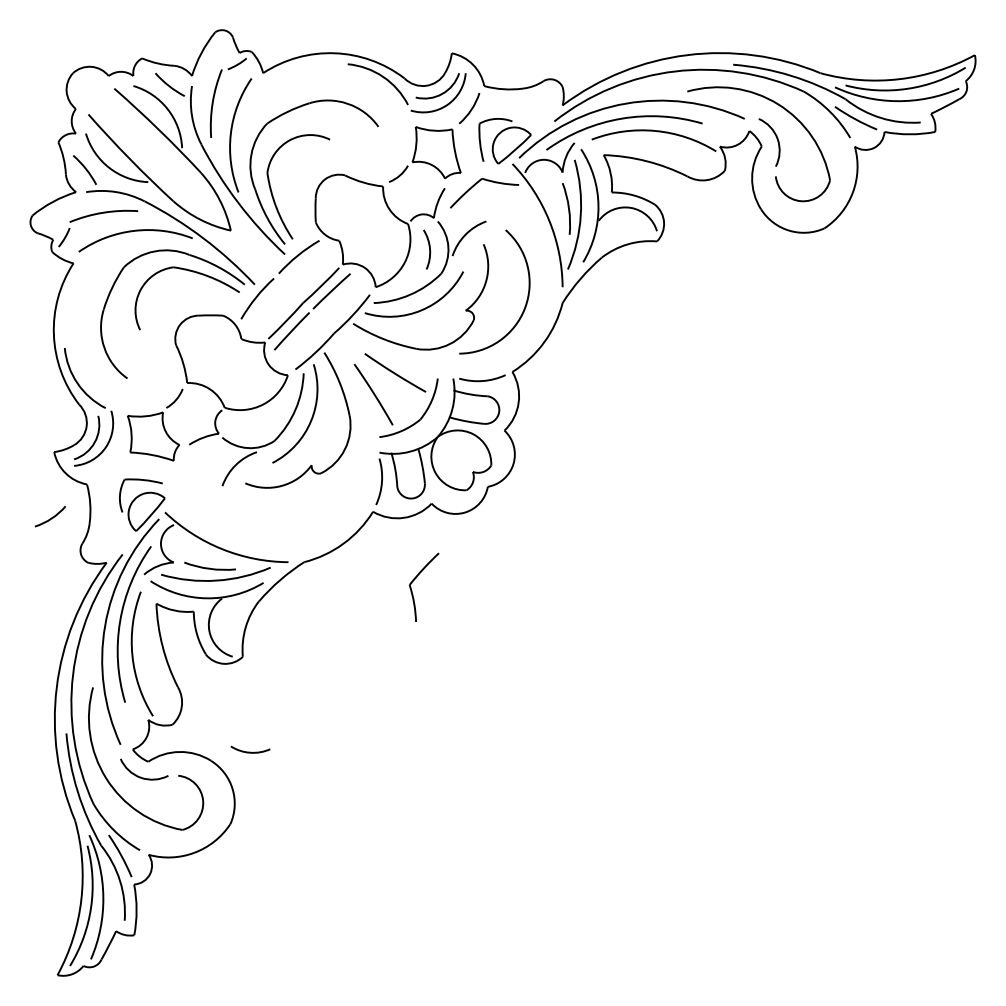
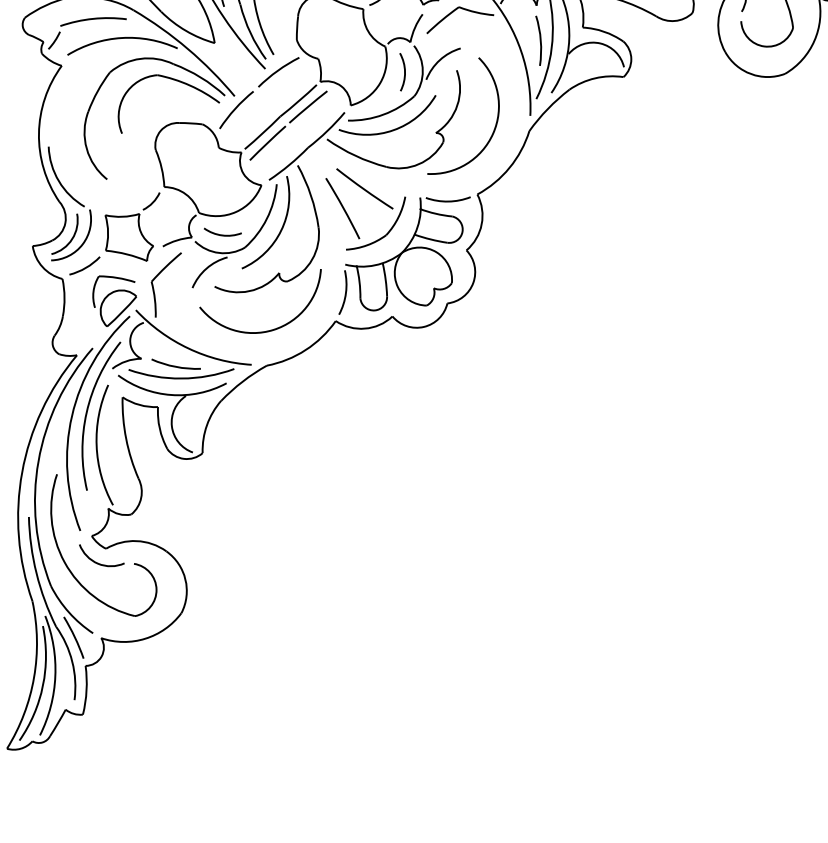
arc: (51, 517) -> (85, 266), moved
arc: (298, 526) -> (263, 331), added
part: (416, 578) -> (158, 275), moved
arc: (250, 751) -> (222, 234), moved

